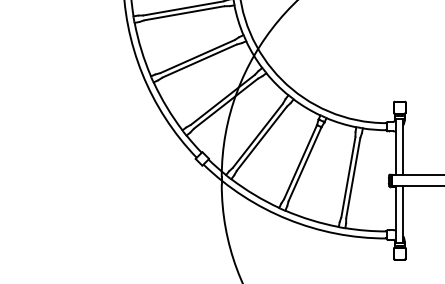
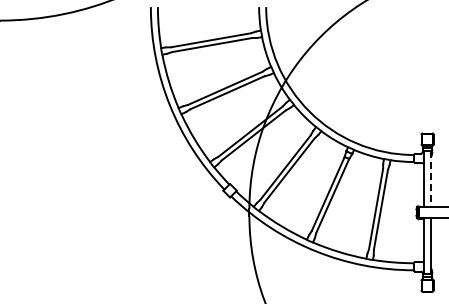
line: (403, 147) -> (431, 179), solid -> dashed

